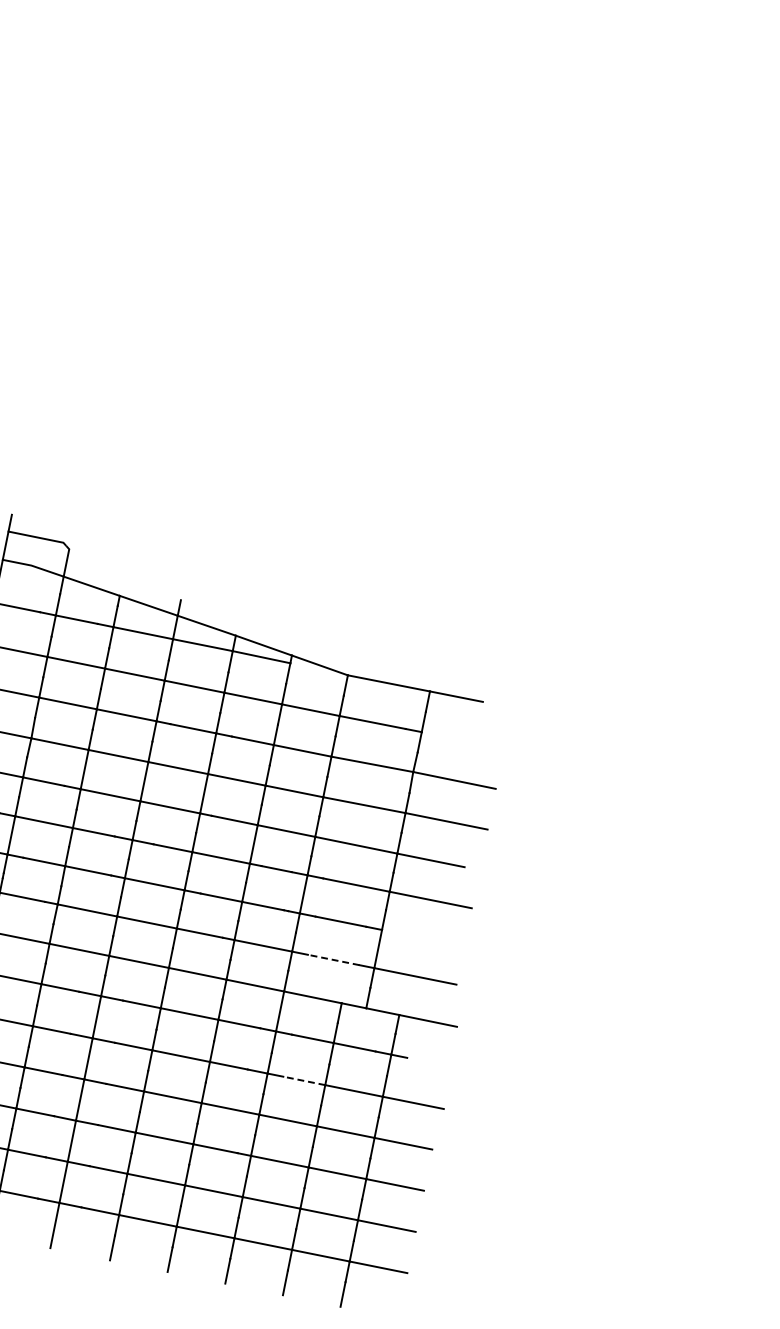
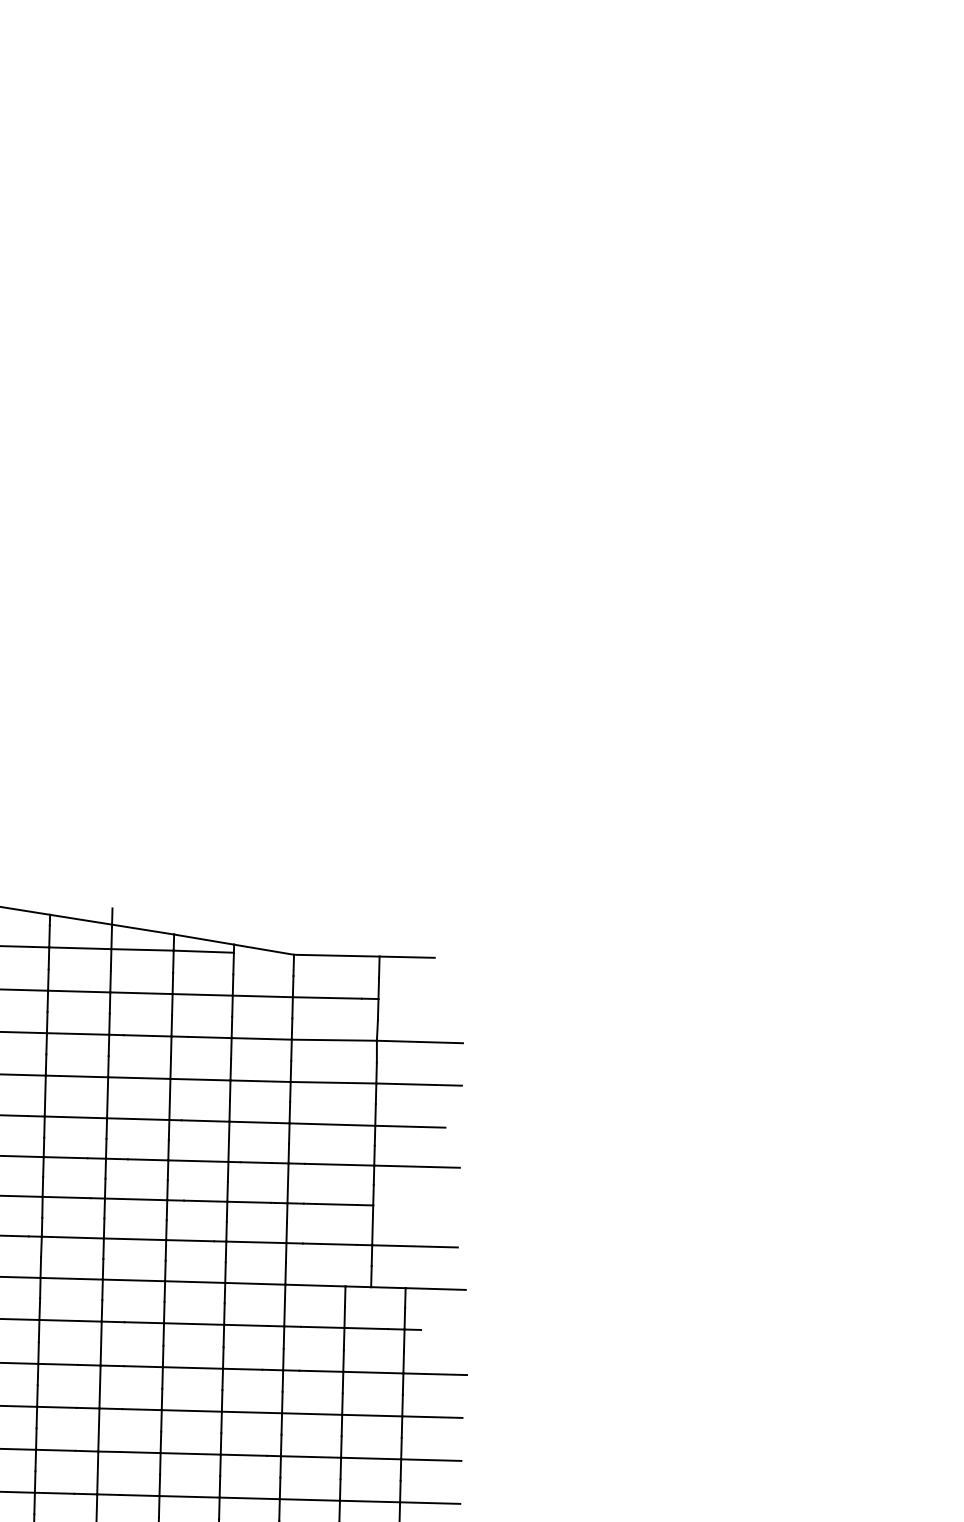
line: (333, 960) -> (329, 1244), dashed -> solid
line: (304, 1081) -> (321, 1371), dashed -> solid

